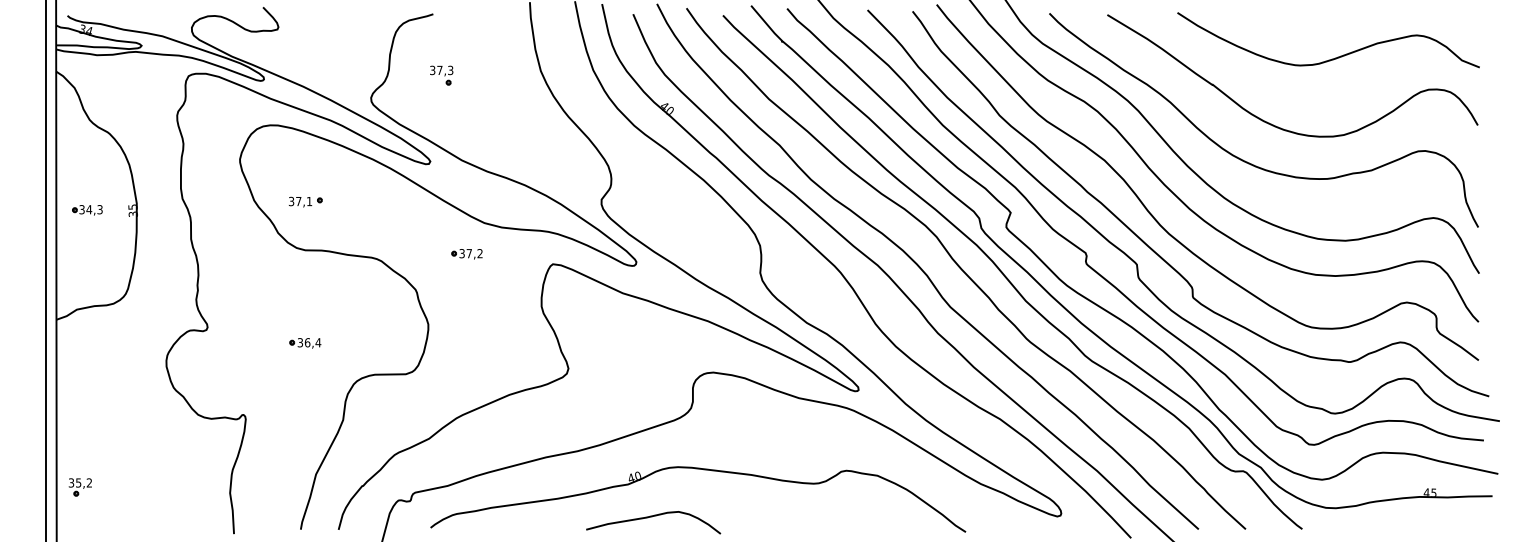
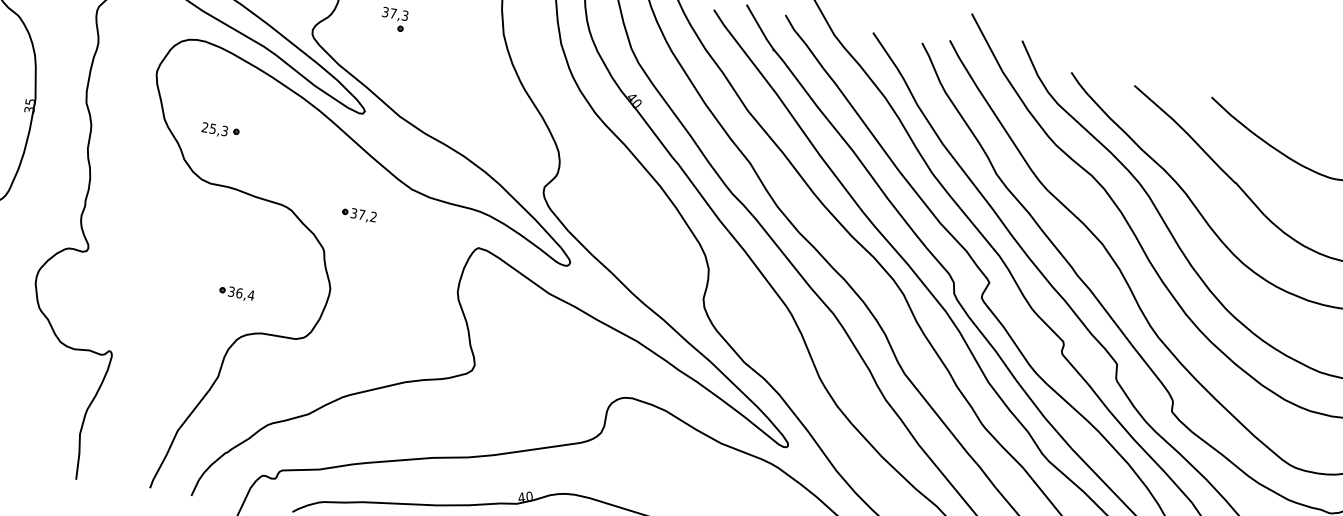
text: (300, 201) -> (214, 129), 37,1 -> 25,3
part: (466, 254) -> (358, 215), moved
part: (305, 343) -> (237, 293), moved

